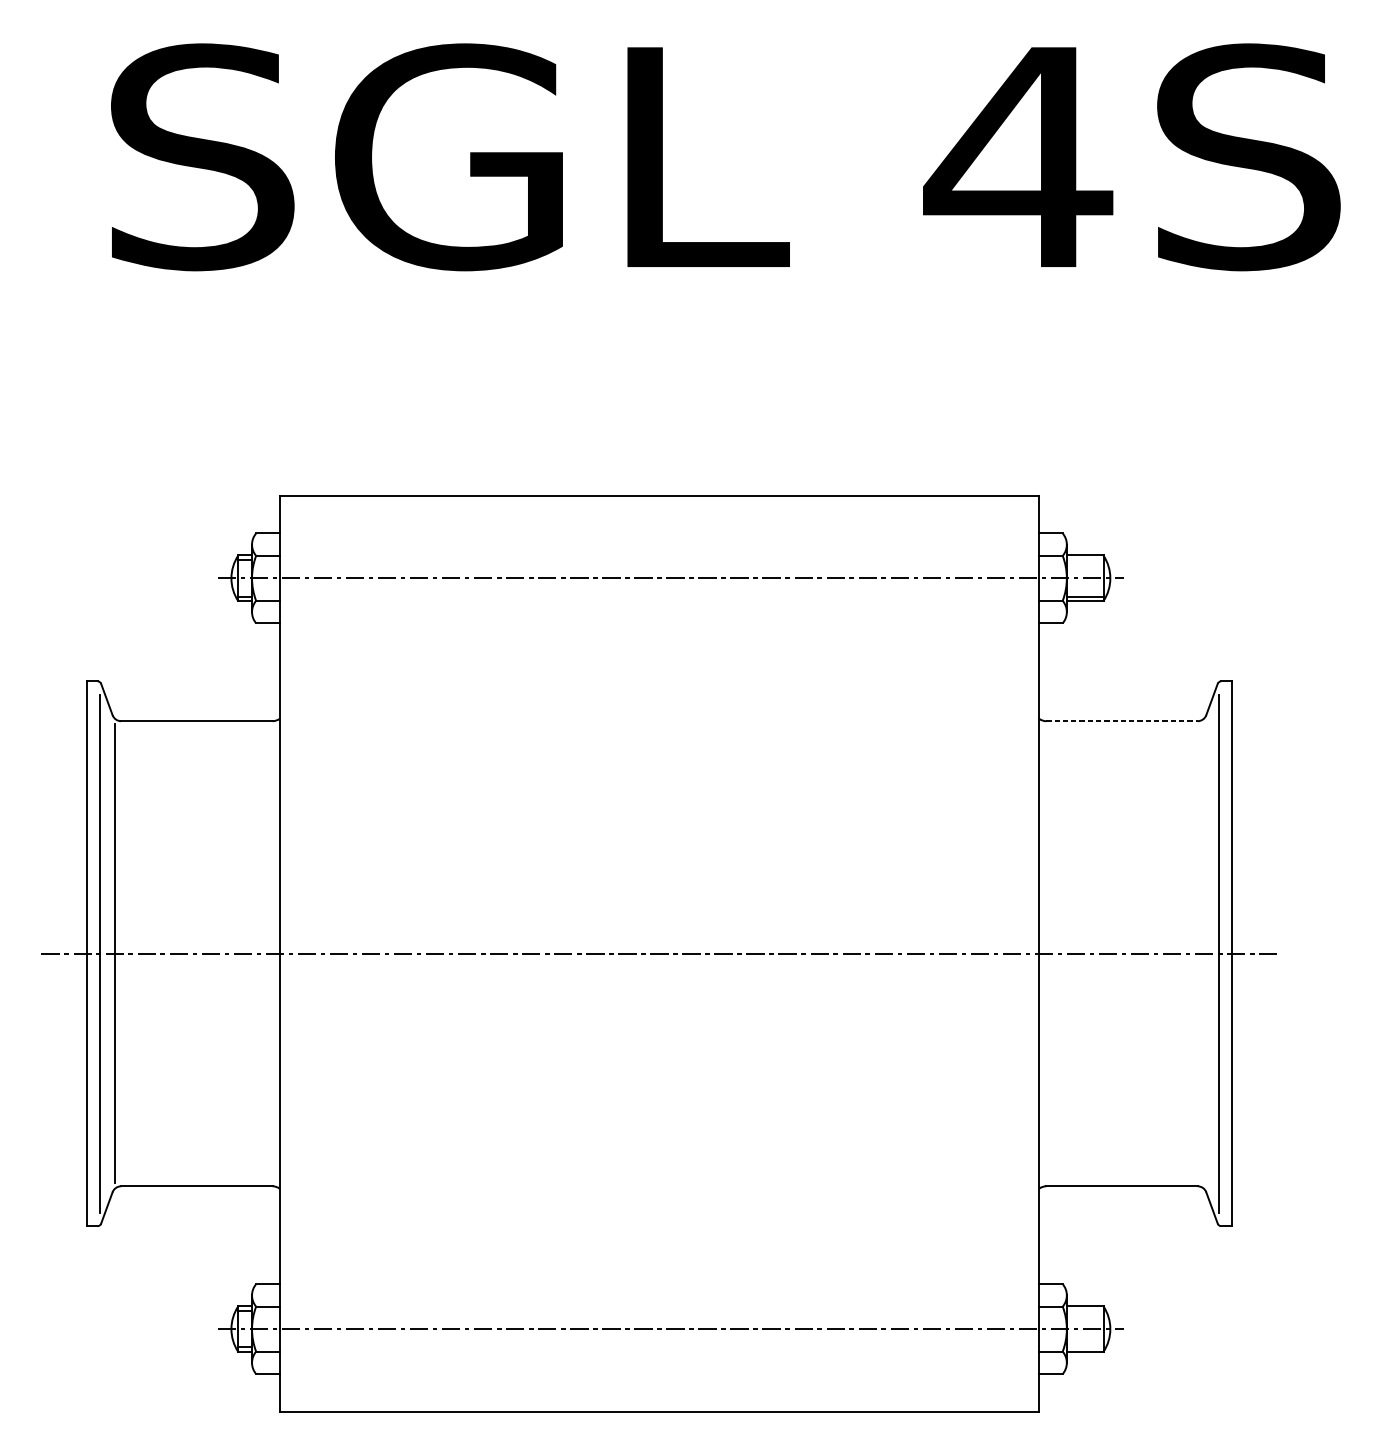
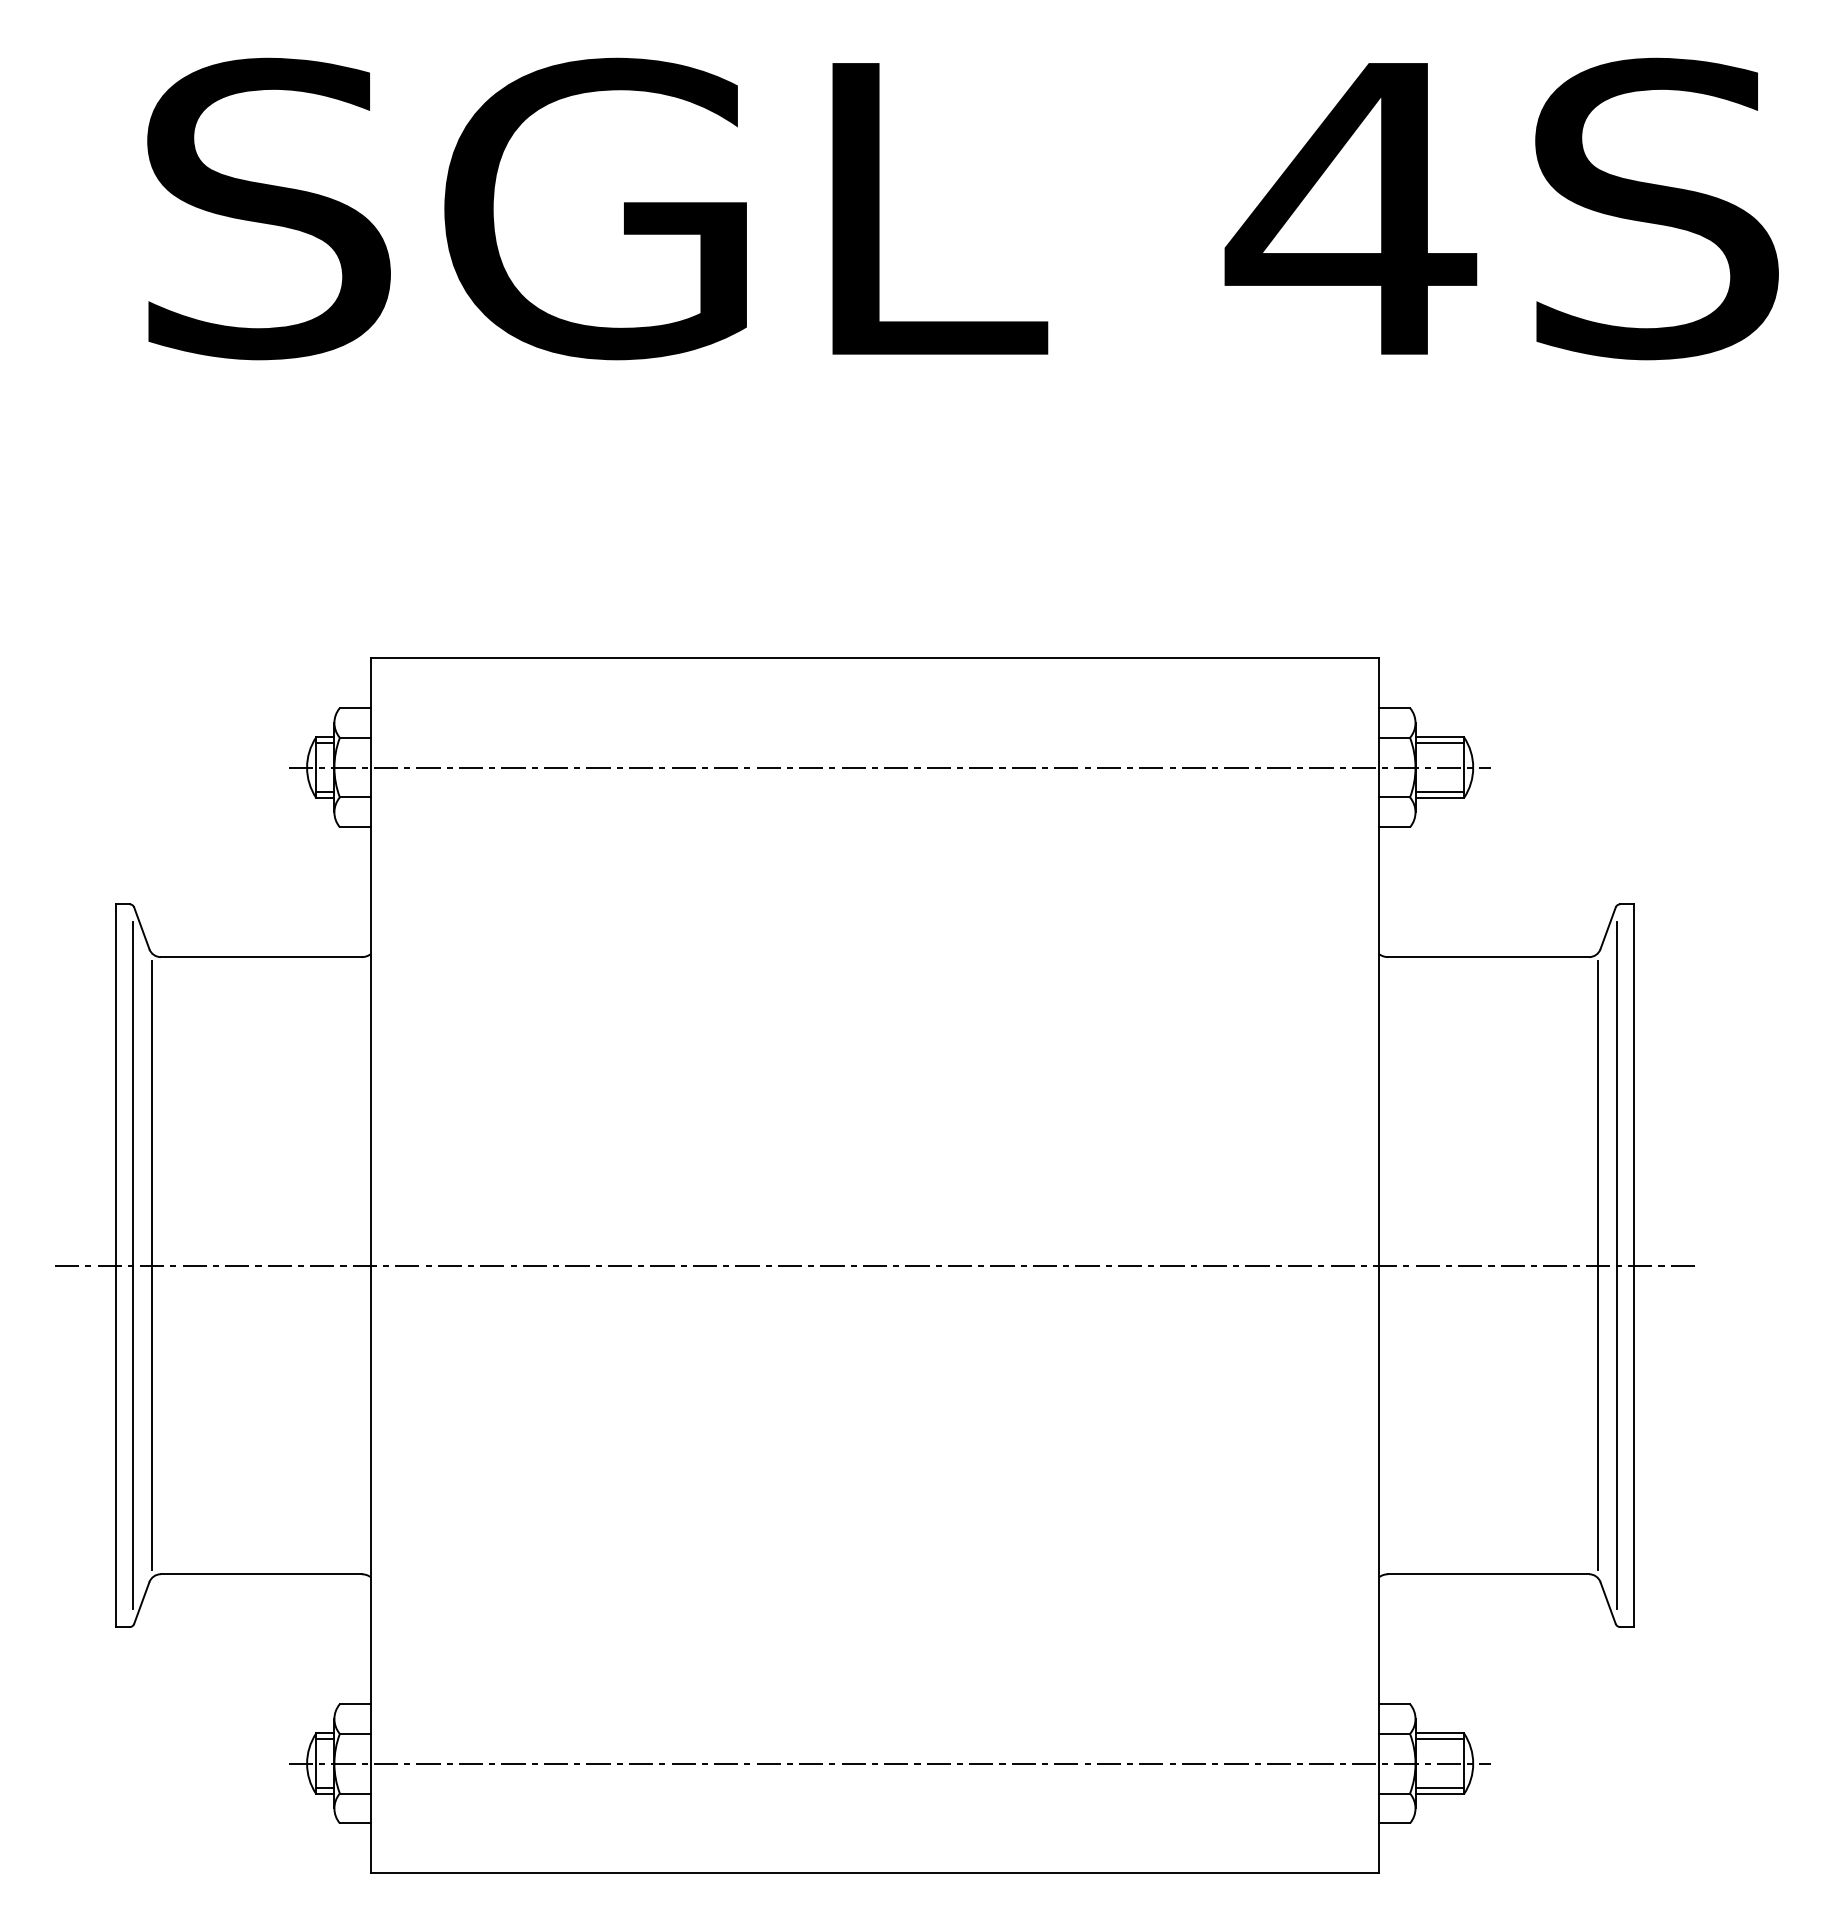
line: (1084, 560) -> (1439, 743), added
line: (1122, 721) -> (1489, 957), dashed -> solid
line: (1204, 953) -> (1597, 1265), added
line: (1084, 1310) -> (1439, 1739), added
line: (1084, 1347) -> (1439, 1788), added

